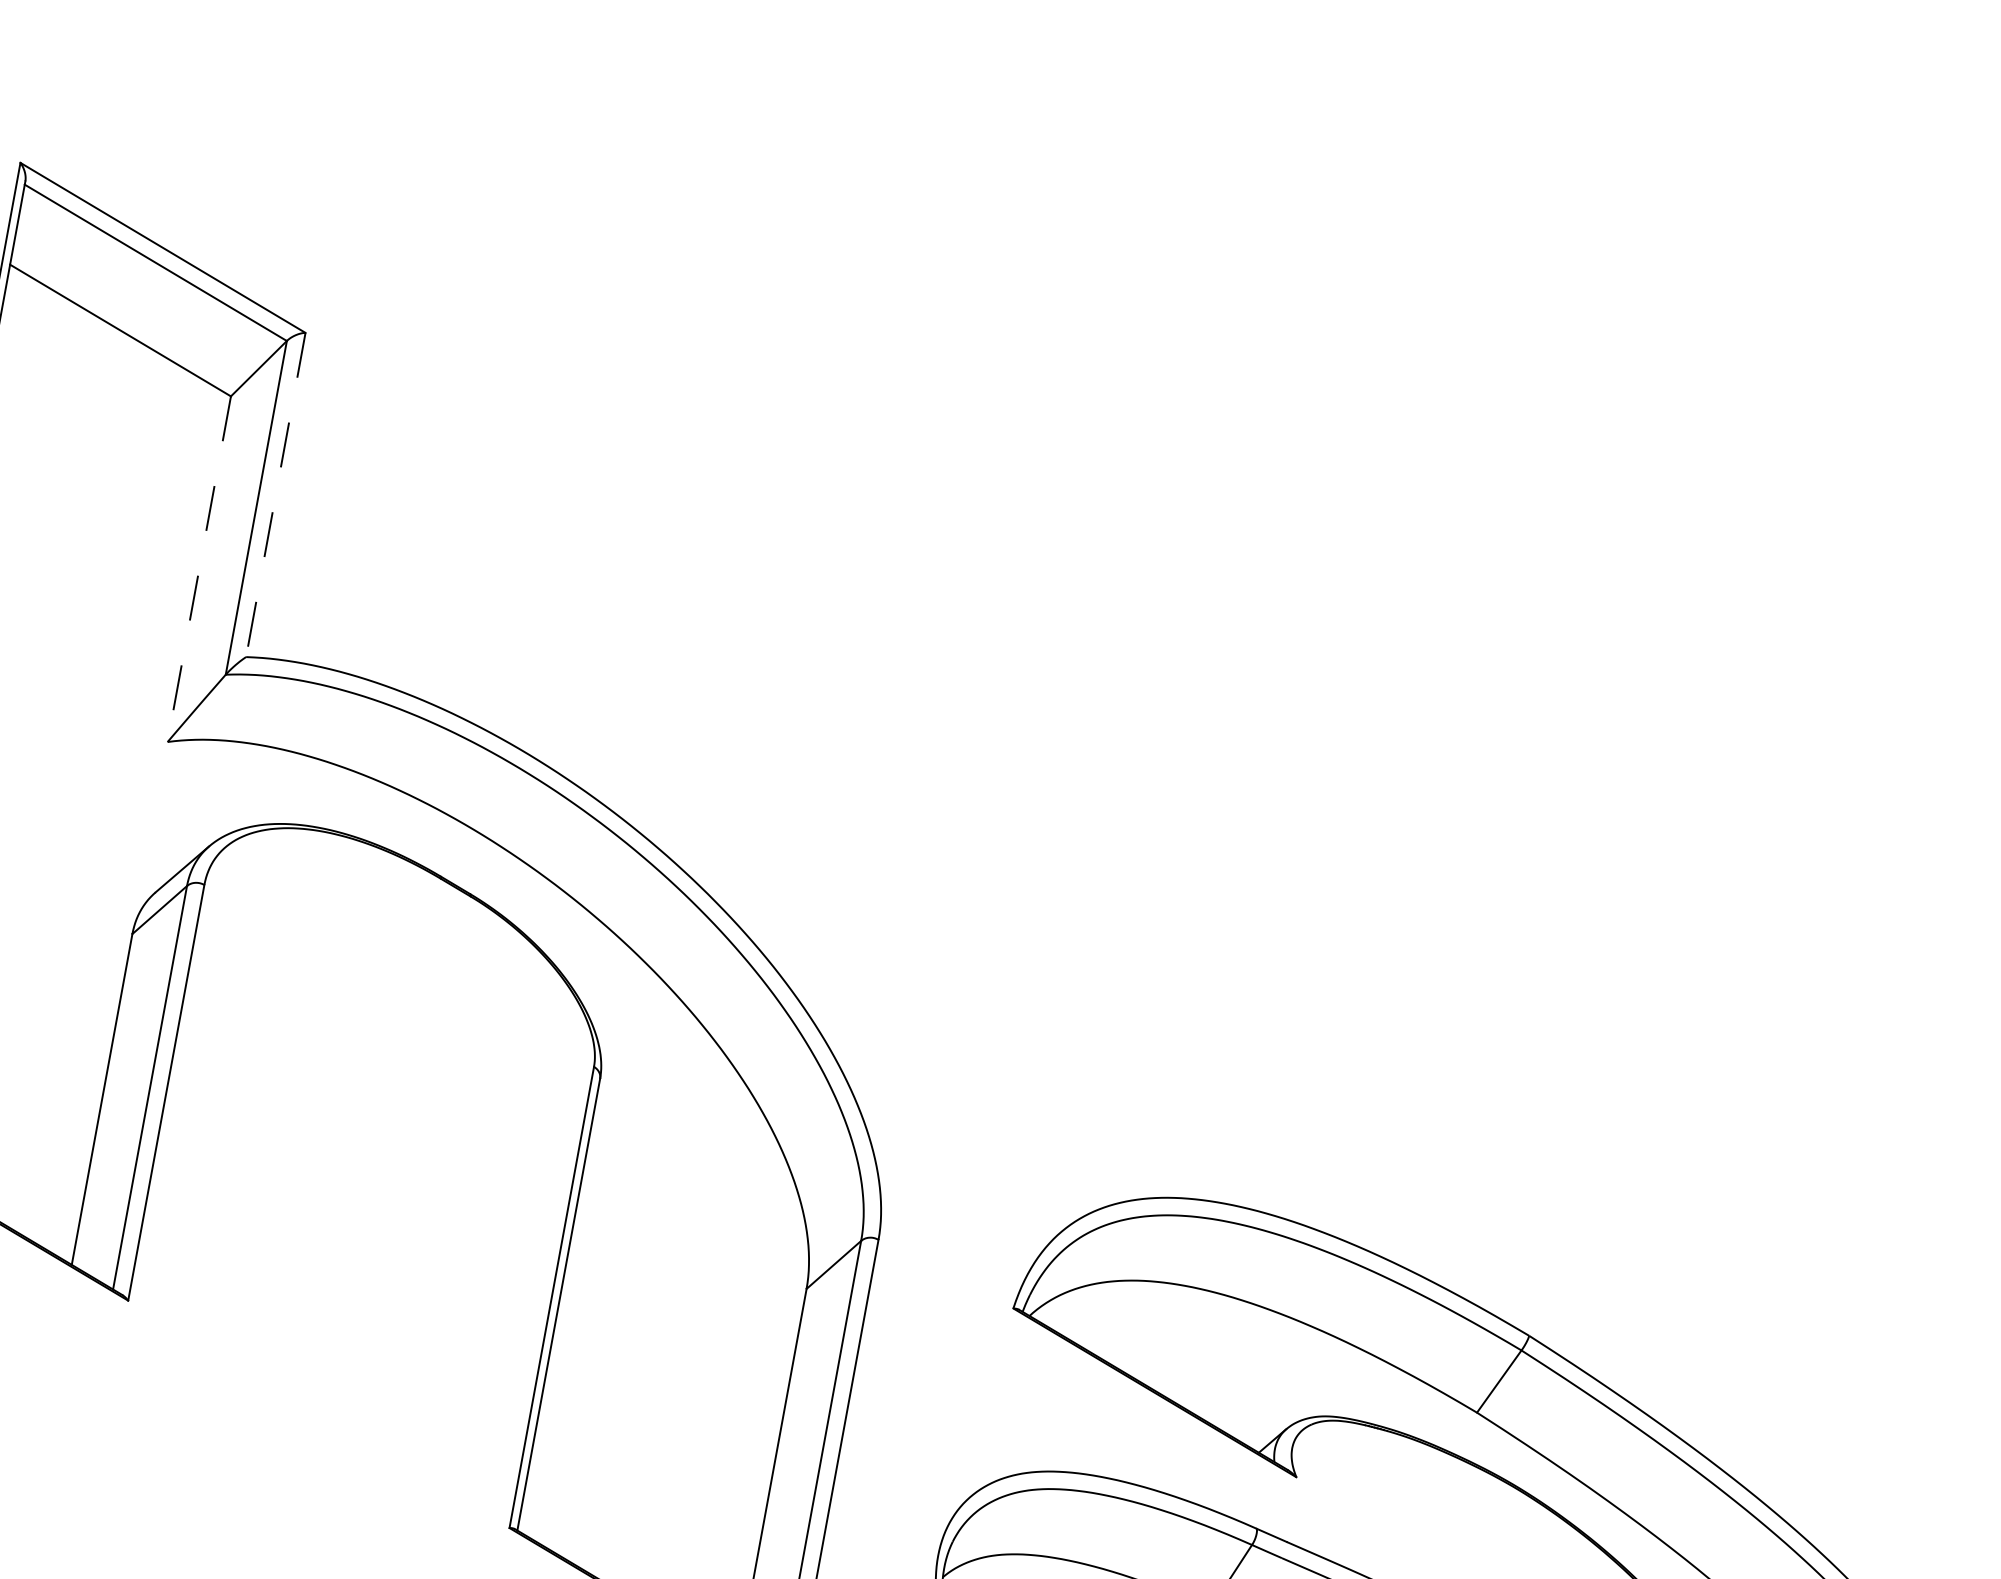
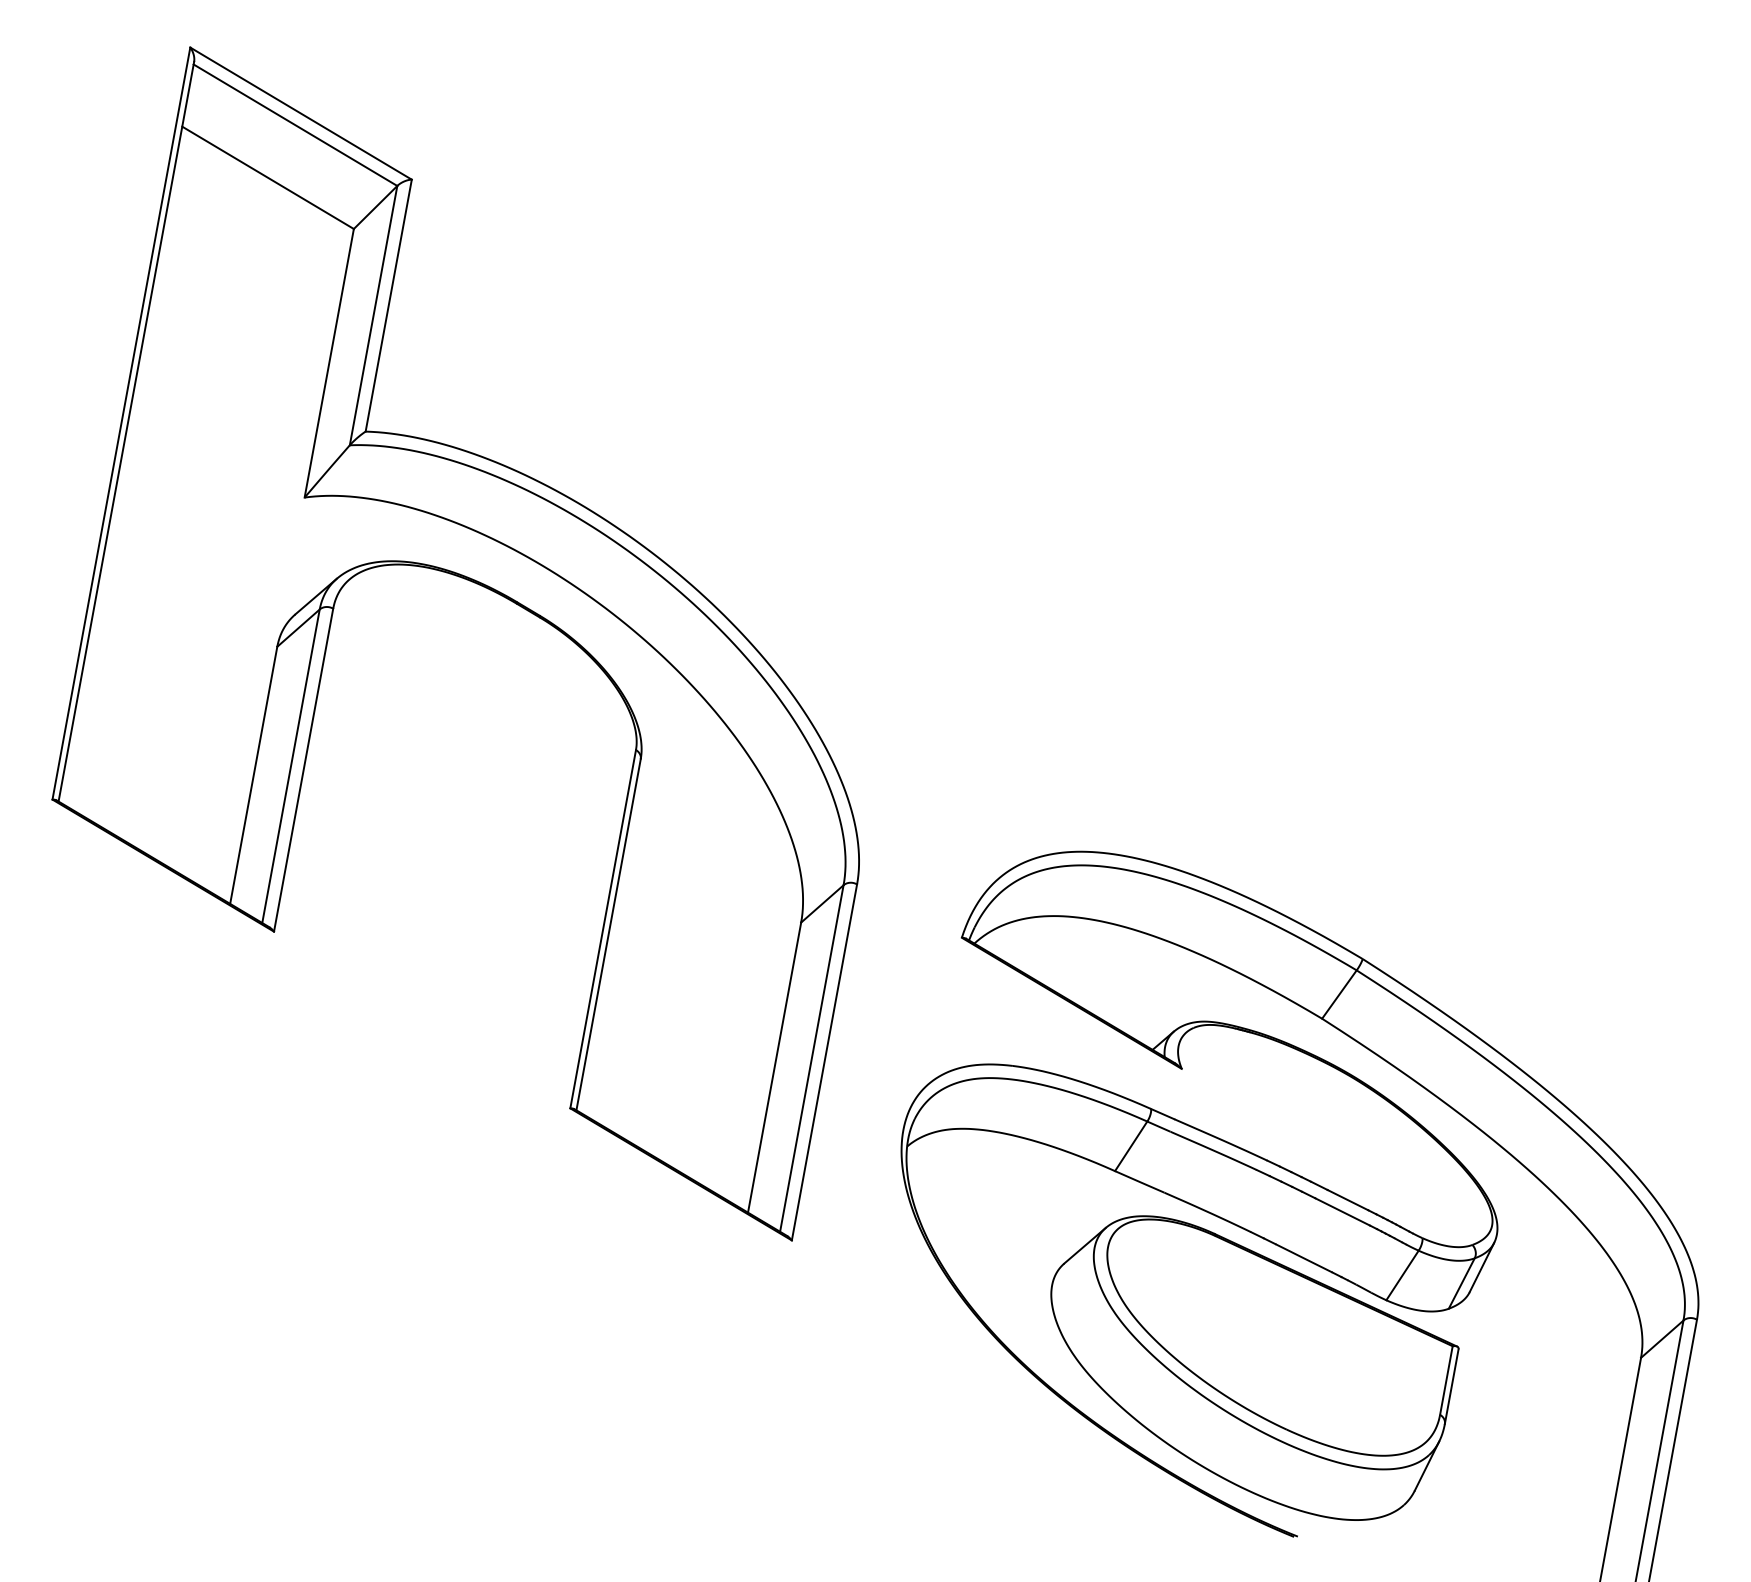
line: (275, 496) -> (388, 306), dashed -> solid
line: (199, 569) -> (329, 363), dashed -> solid

